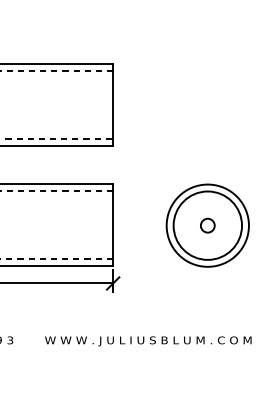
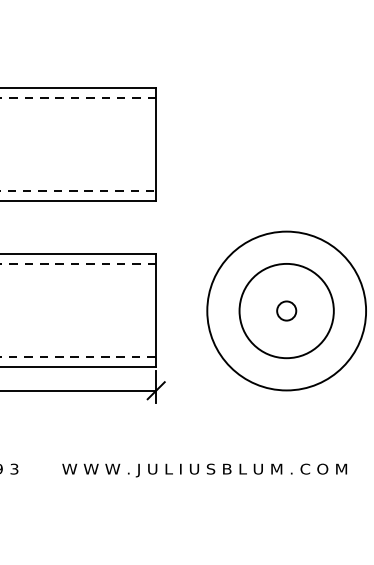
circle: (207, 225) -> (286, 310), size x1.4

